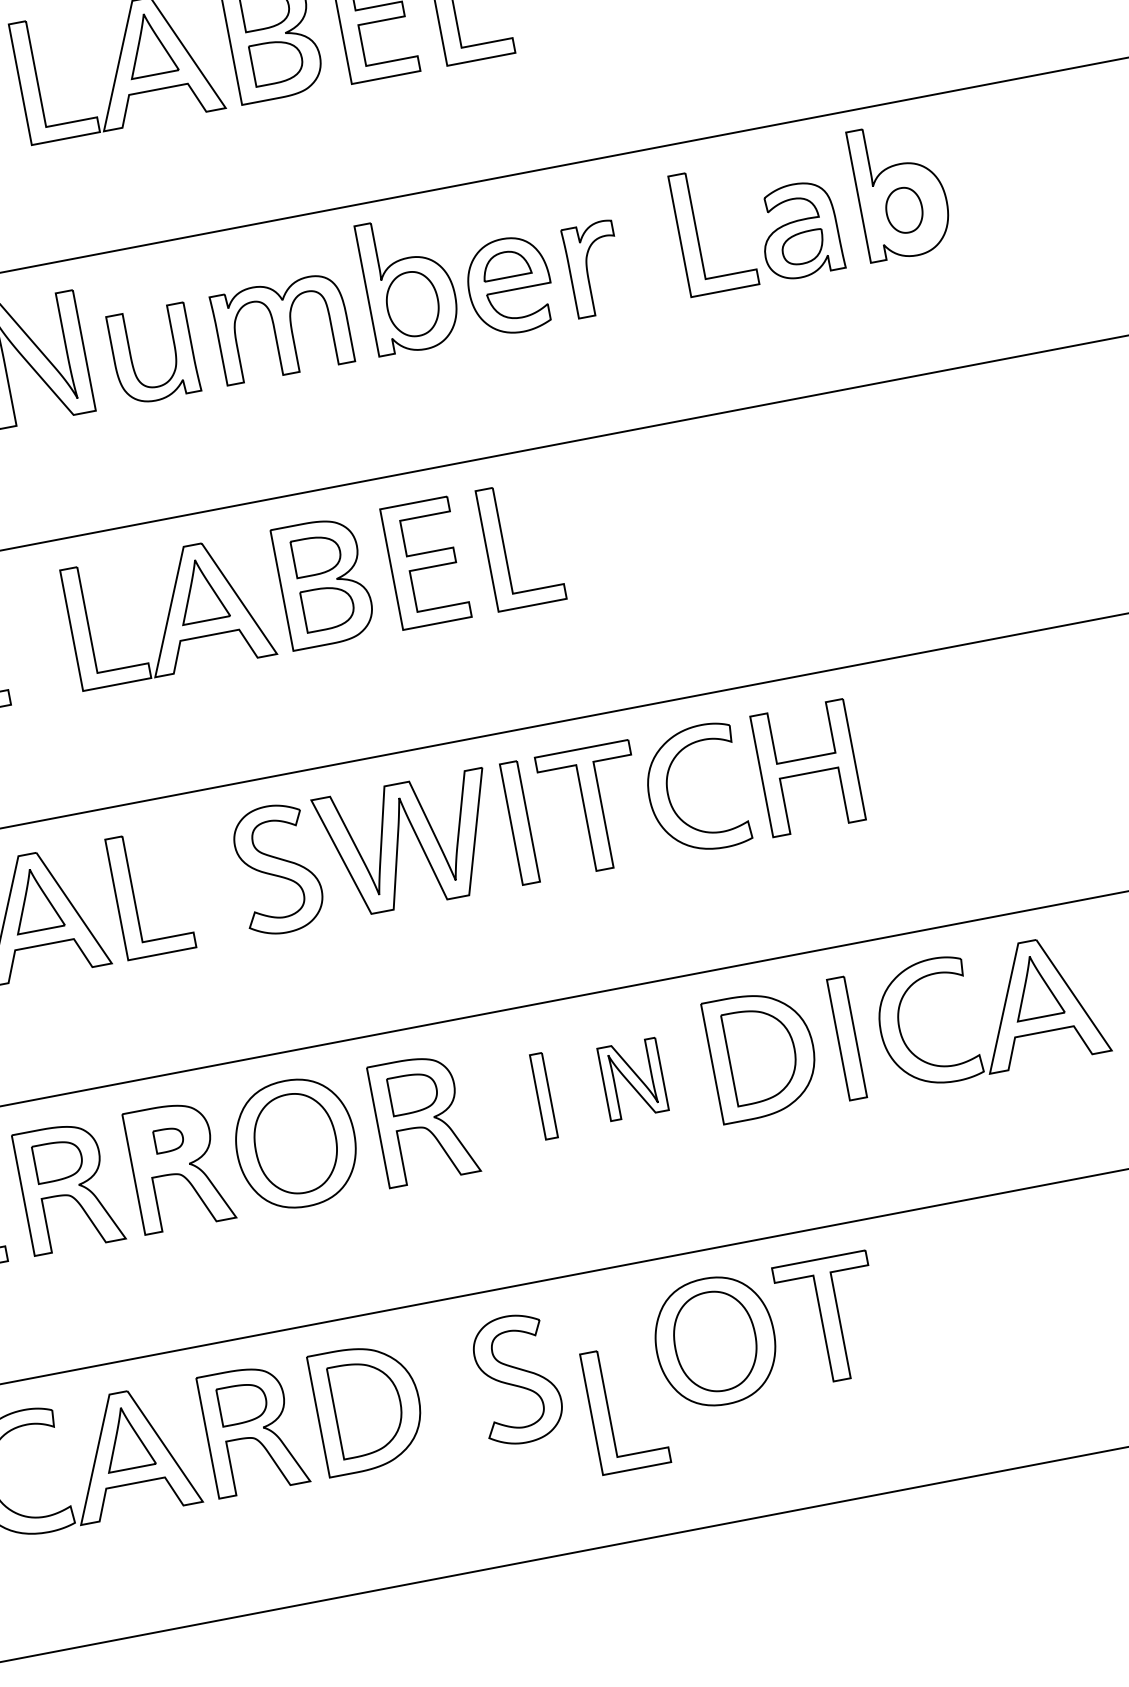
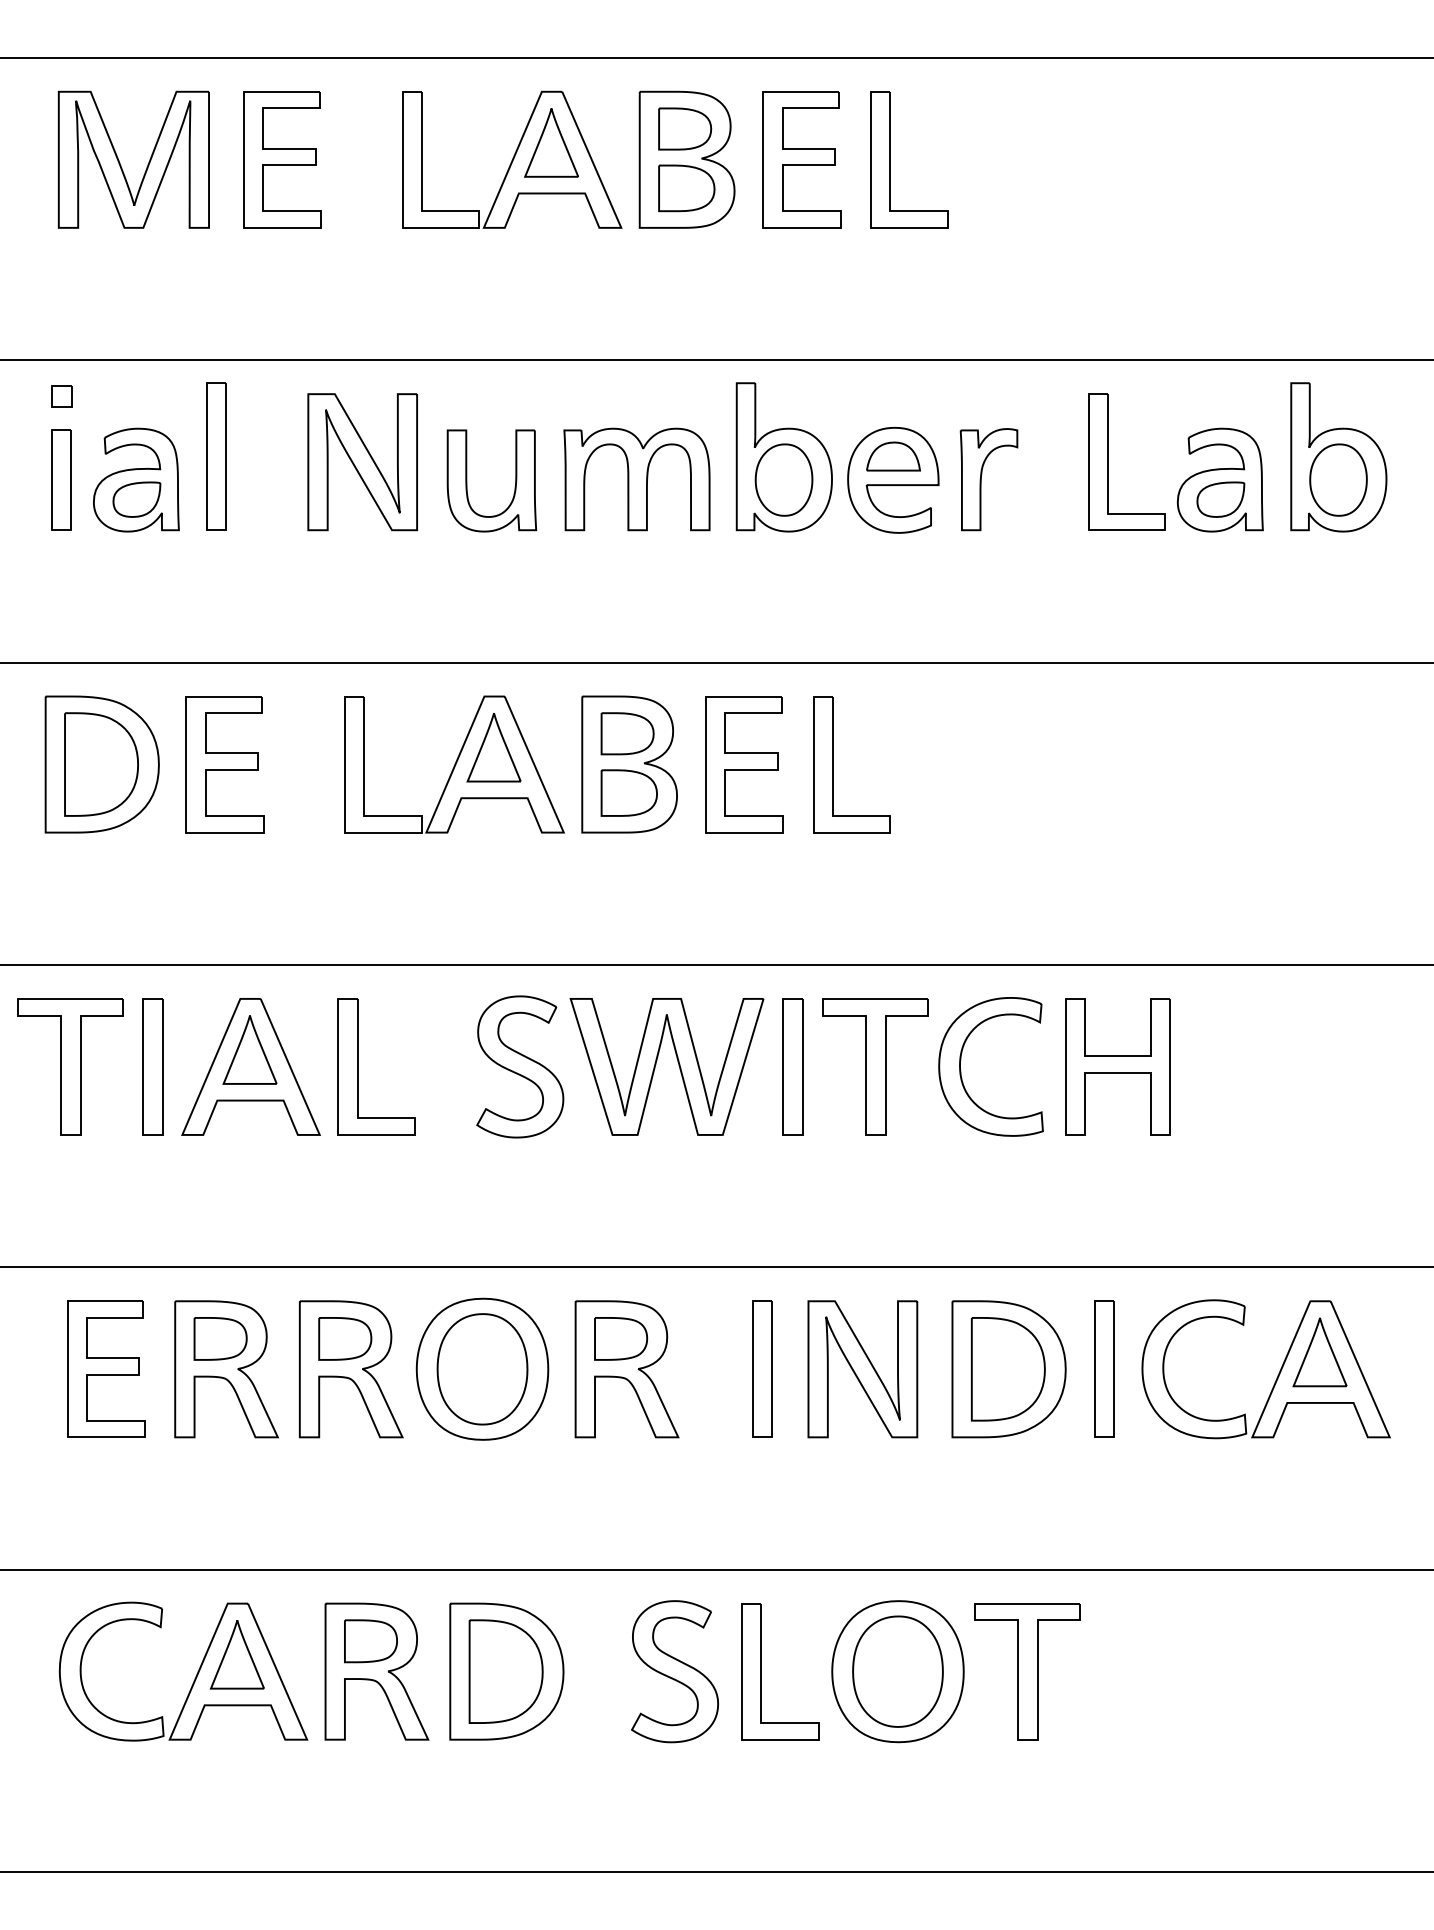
part: (904, 209) -> (1338, 479), size x1.43
part: (632, 1079) -> (862, 1369), size x1.67
part: (543, 1095) -> (762, 1368), size x1.43
part: (169, 1139) -> (345, 1338), size x1.67
part: (608, 1411) -> (761, 1671), moved

